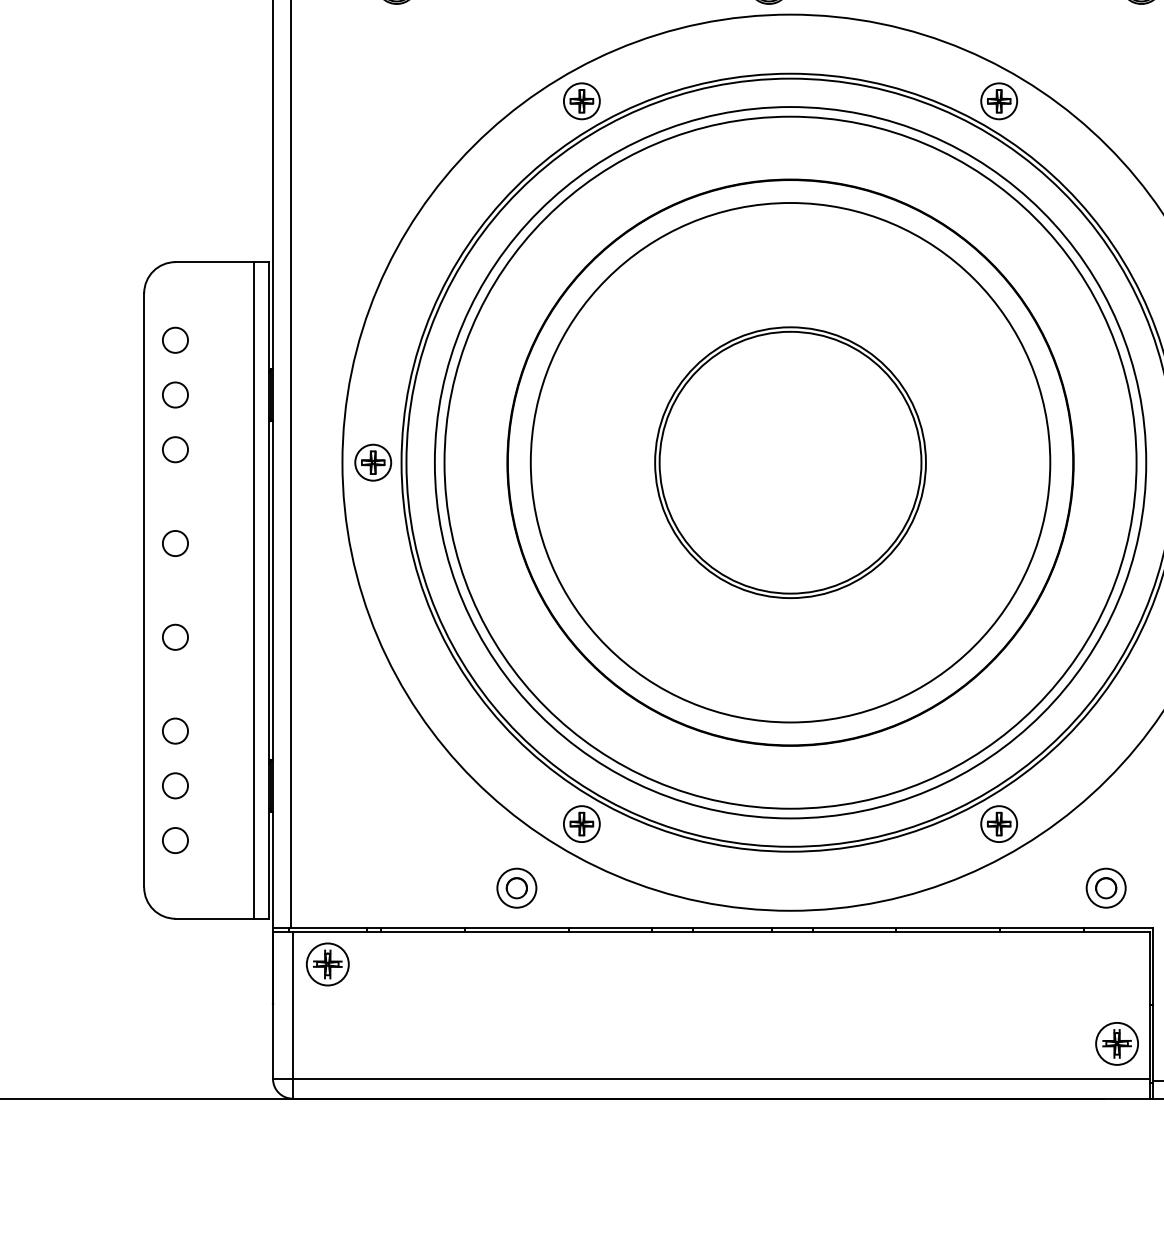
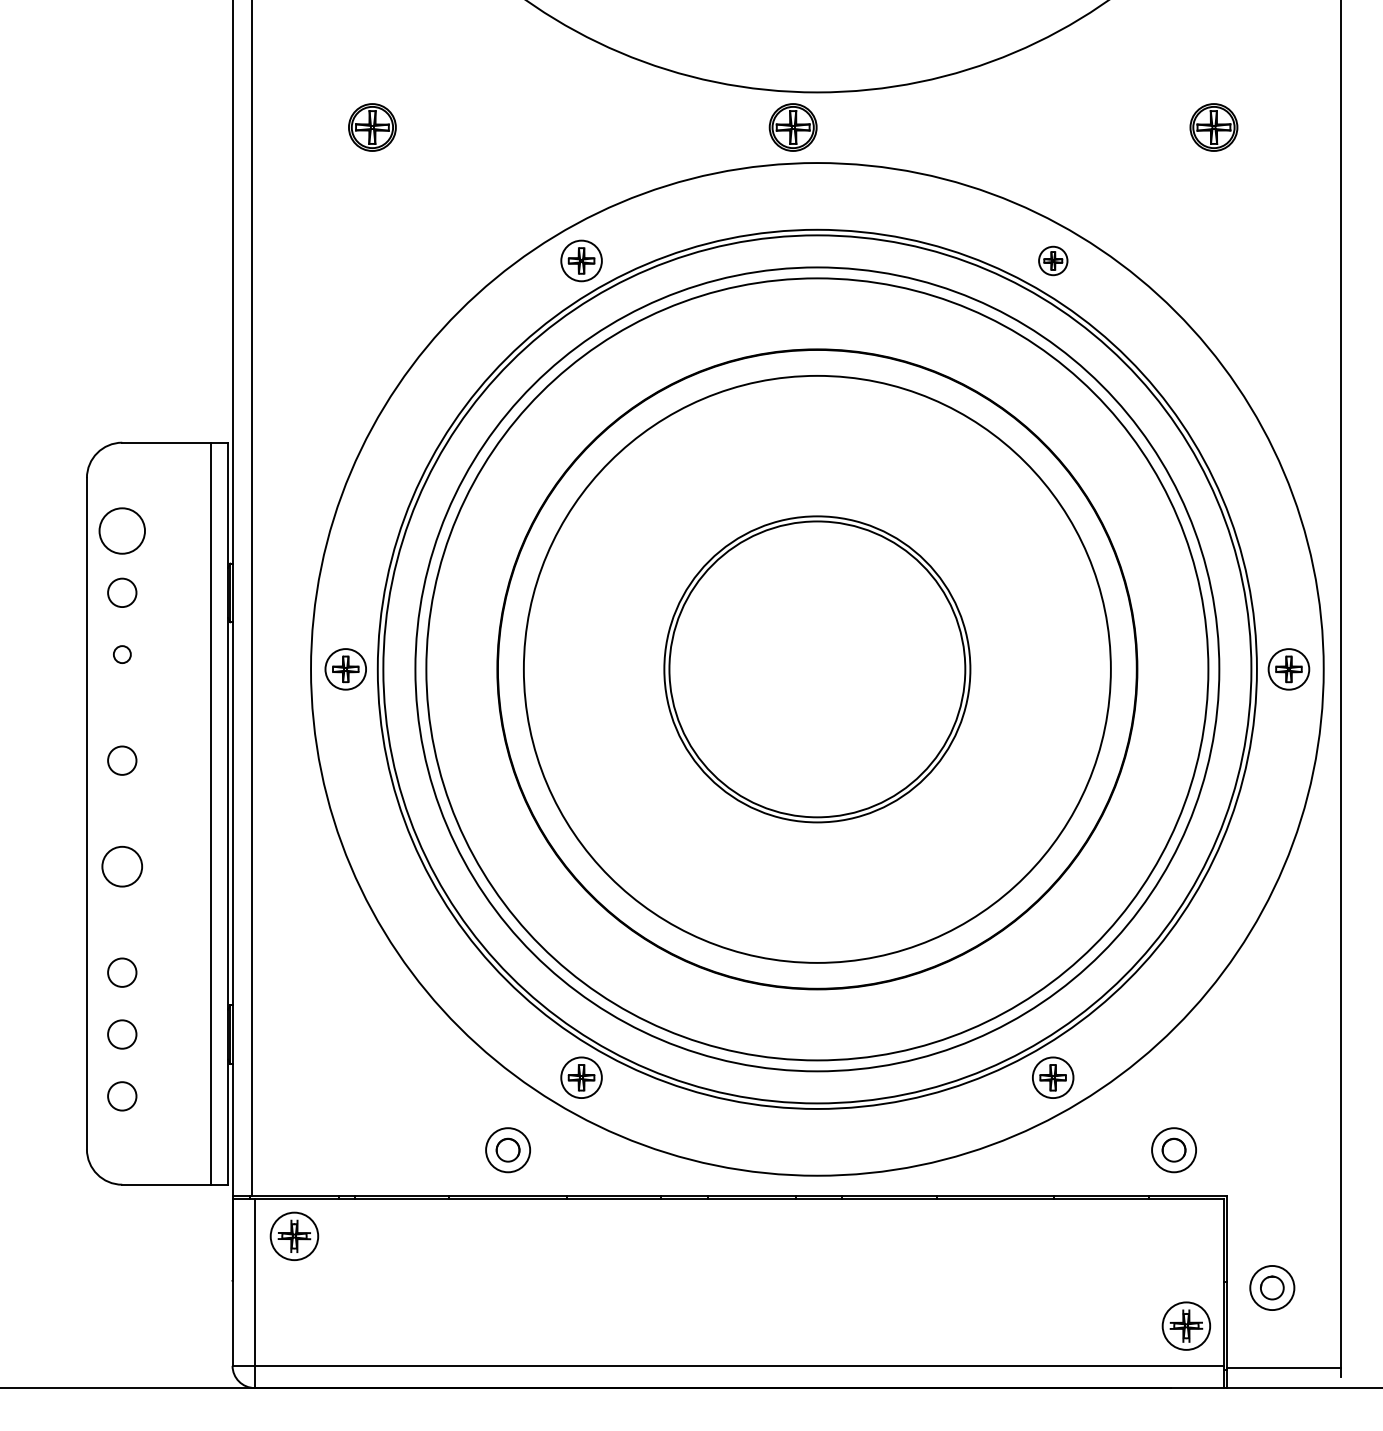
part: (999, 100) -> (1053, 260), size x0.7
circle: (175, 339) -> (122, 530), size x1.6
circle: (175, 449) -> (122, 654), size x0.6
circle: (175, 637) -> (122, 866), size x1.4

